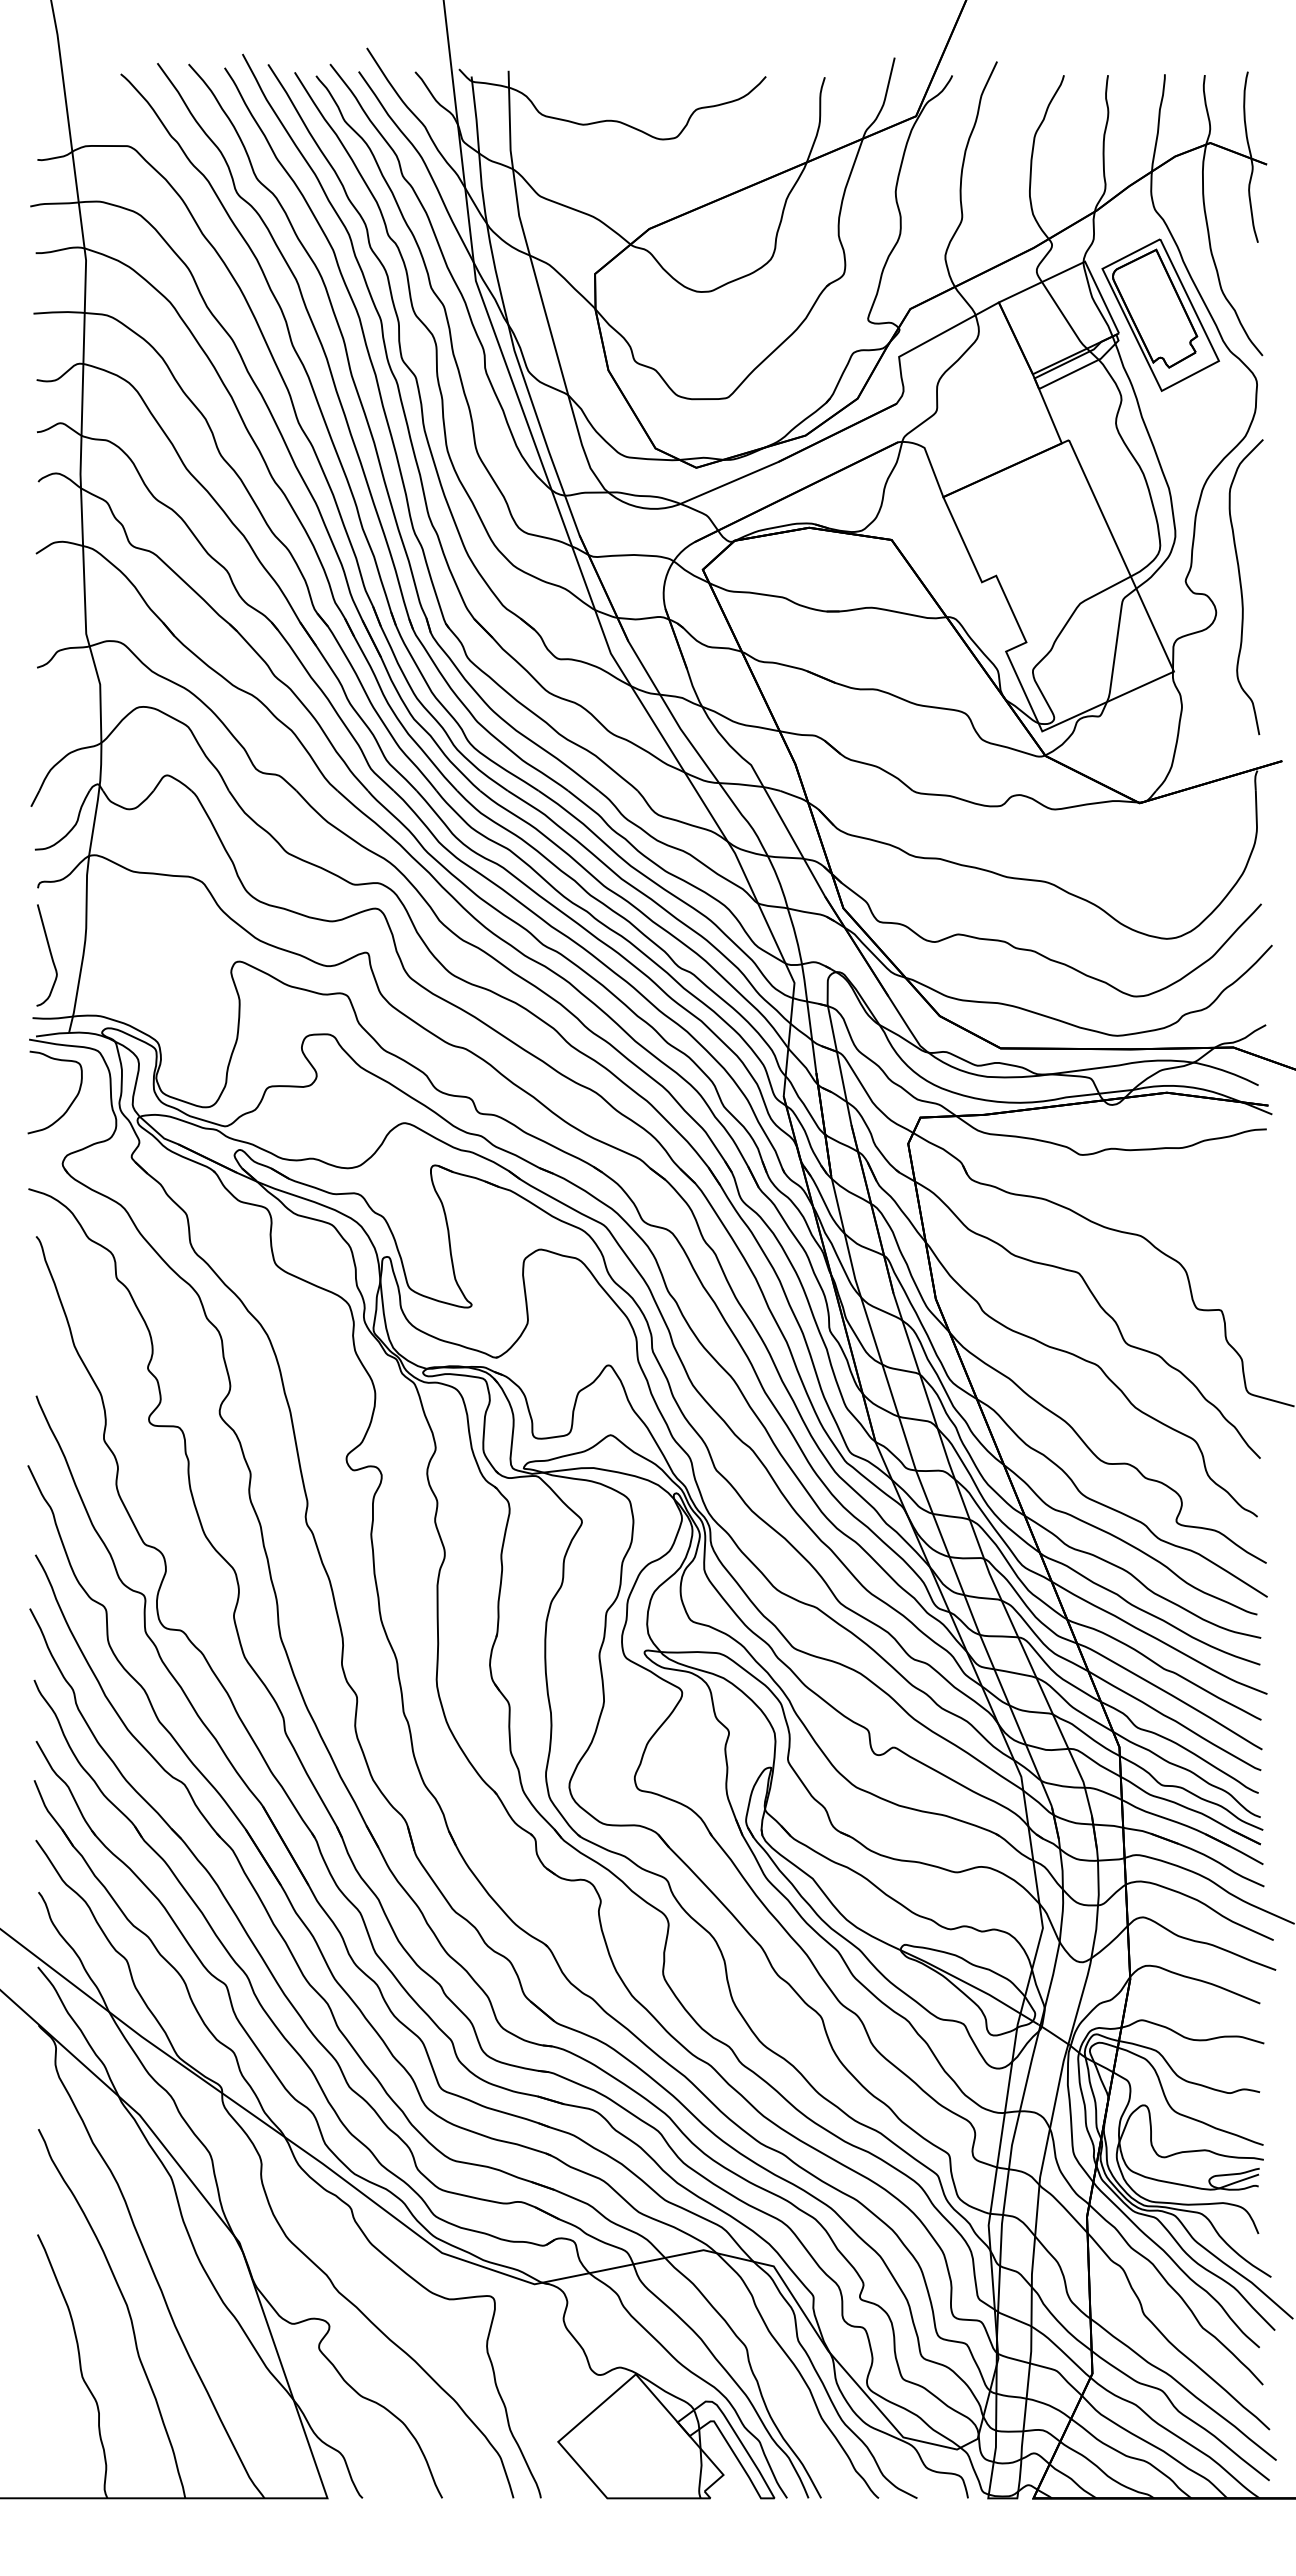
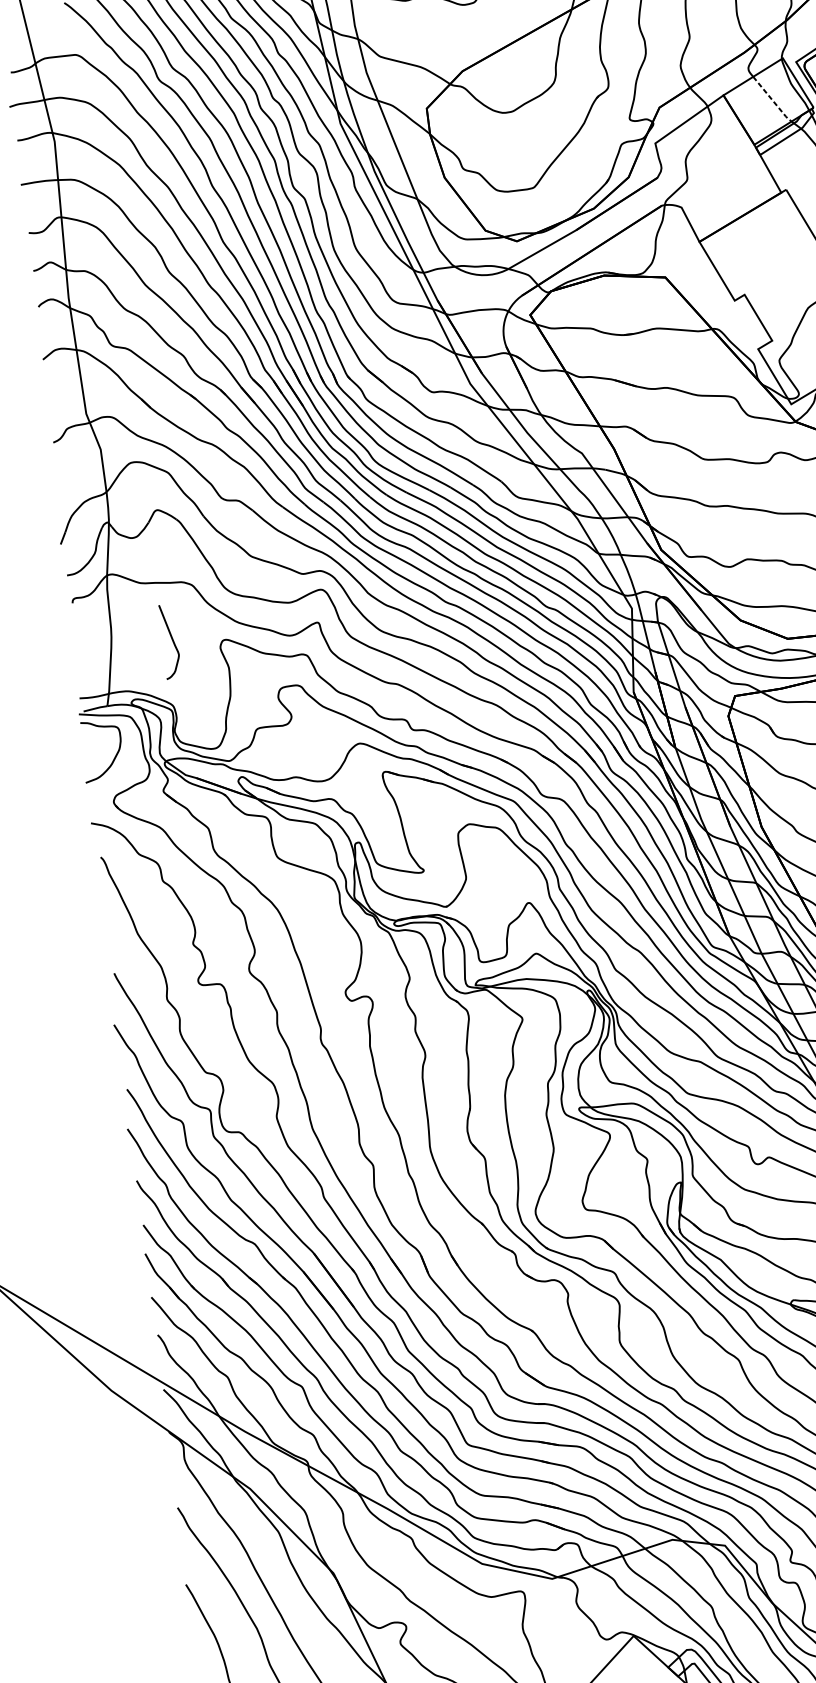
line: (1064, 316) -> (772, 100), solid -> dashed
curve: (50, 955) -> (172, 641), moved

